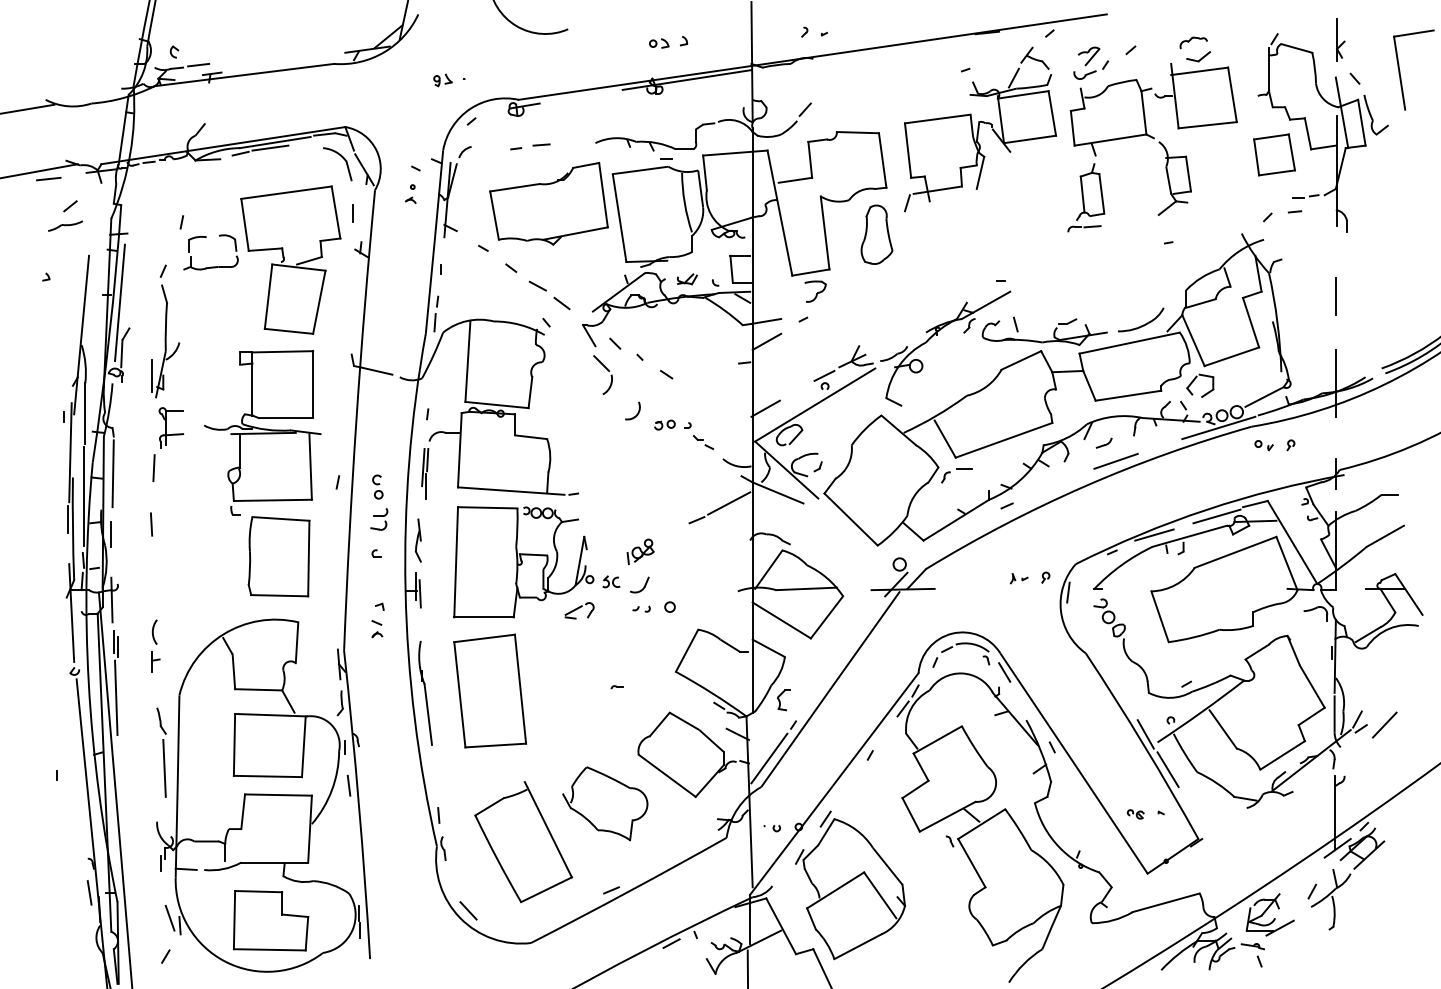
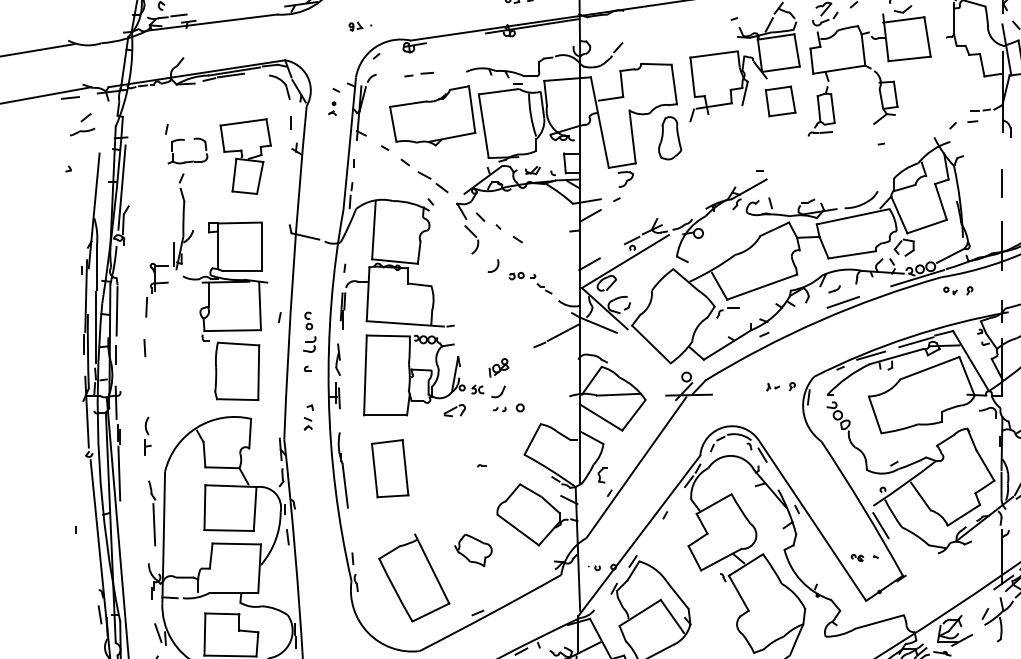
part: (1274, 154) -> (780, 101), moved
part: (290, 259) -> (245, 156), size x0.7
part: (165, 331) -> (183, 222), moved
part: (490, 690) -> (390, 468), size x0.7
line: (1145, 734) -> (864, 500), removed
line: (769, 758) -> (592, 517), removed
part: (605, 803) -> (473, 550), size x0.6
line: (468, 910) -> (374, 627), removed

